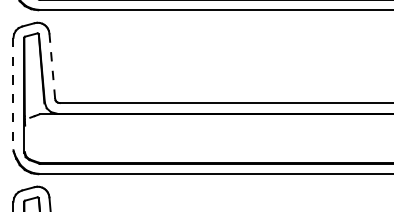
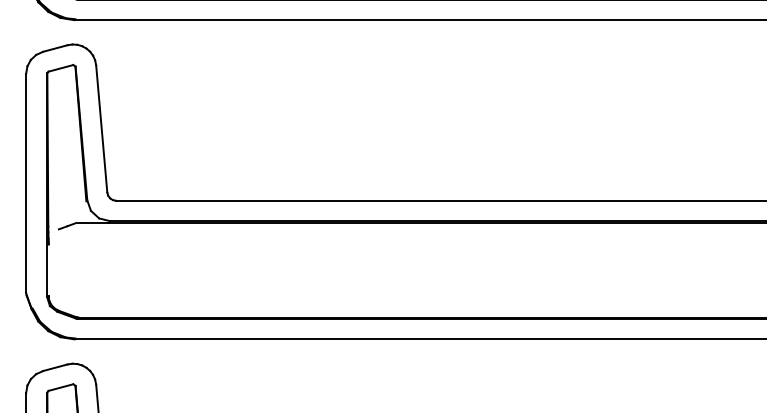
line: (52, 66) -> (102, 129), dashed -> solid
line: (13, 94) -> (26, 184), dashed -> solid

